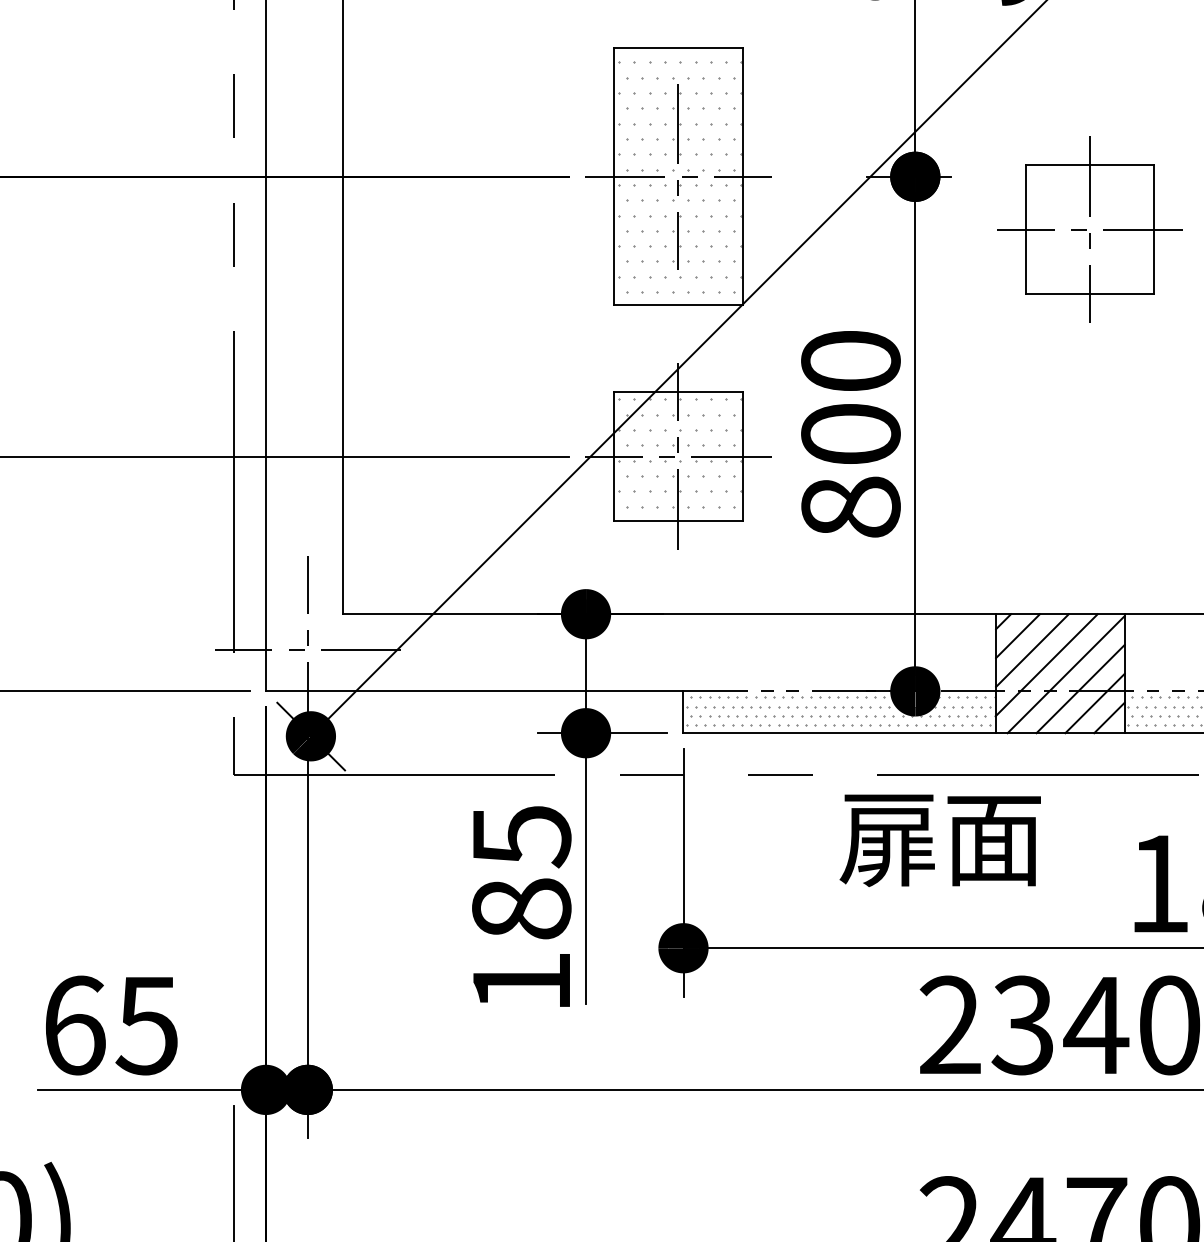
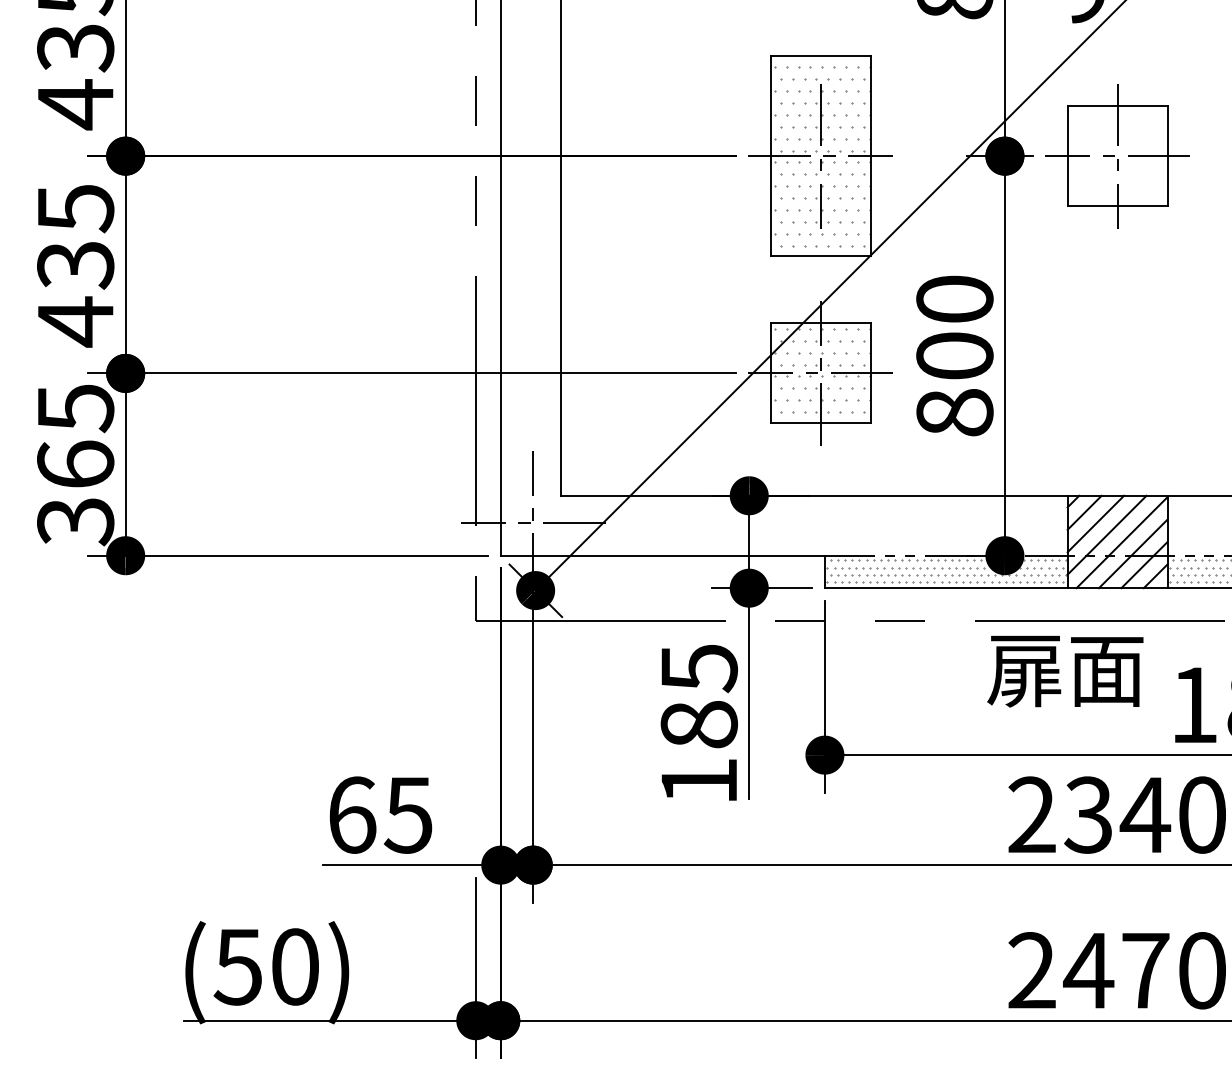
part: (1089, 230) -> (1117, 156), moved
text: (940, 840) -> (1065, 671), moved

